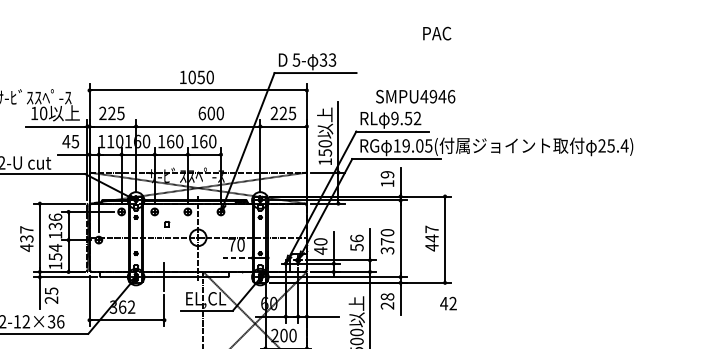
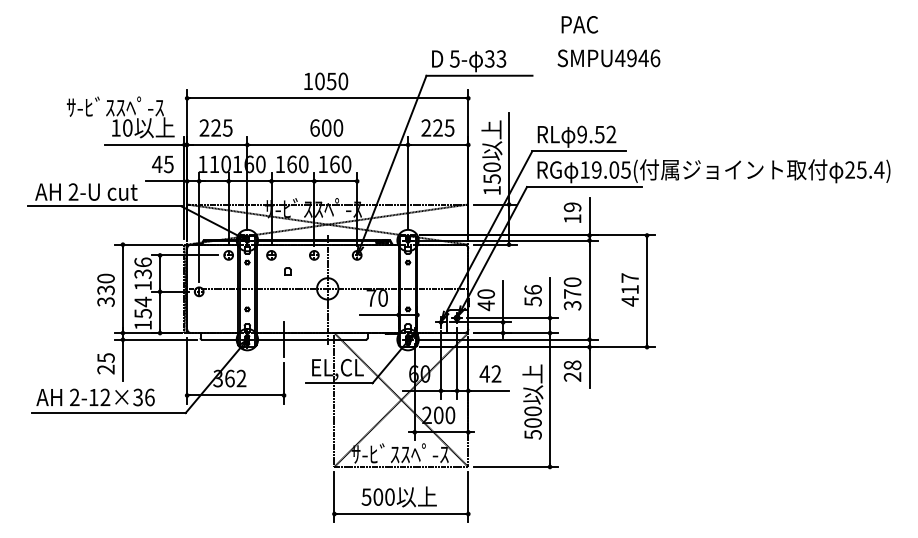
text: (436, 33) -> (579, 24), moved
text: (415, 96) -> (608, 58), moved
text: (211, 113) -> (326, 127), moved
text: (431, 238) -> (629, 289), 447 -> 417
text: (26, 239) -> (105, 290), 437 -> 330
line: (238, 258) -> (379, 315), dashed -> solid
text: (51, 295) -> (105, 363), moved
text: (448, 303) -> (490, 373), moved

